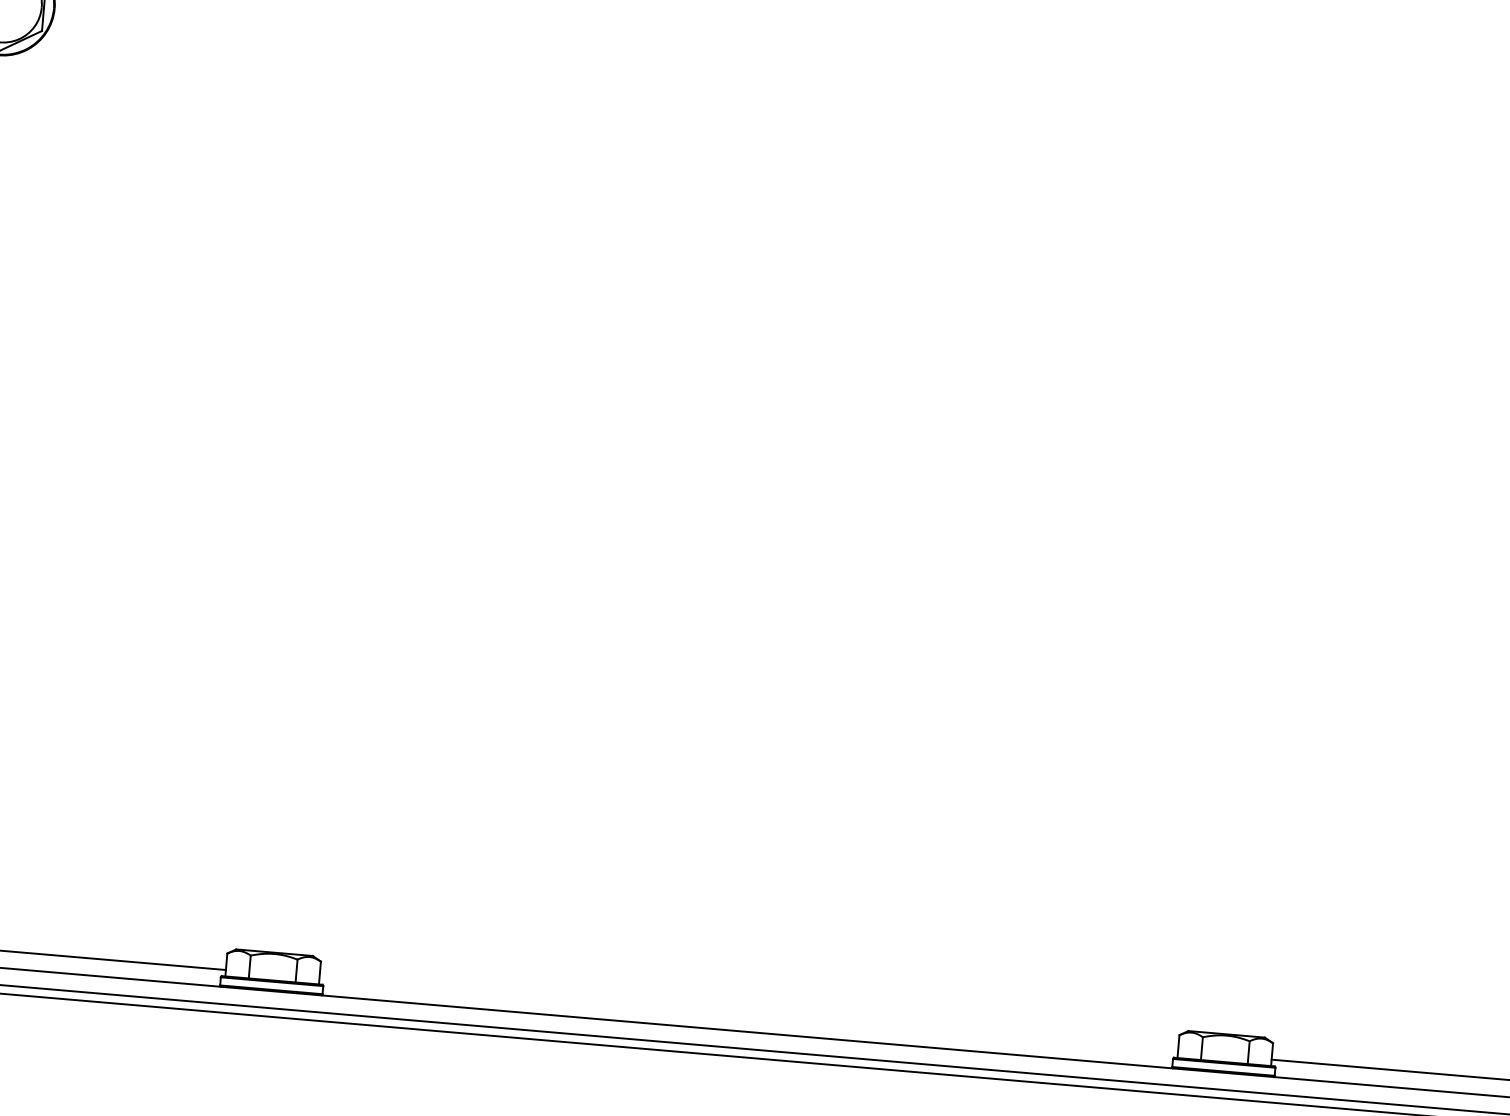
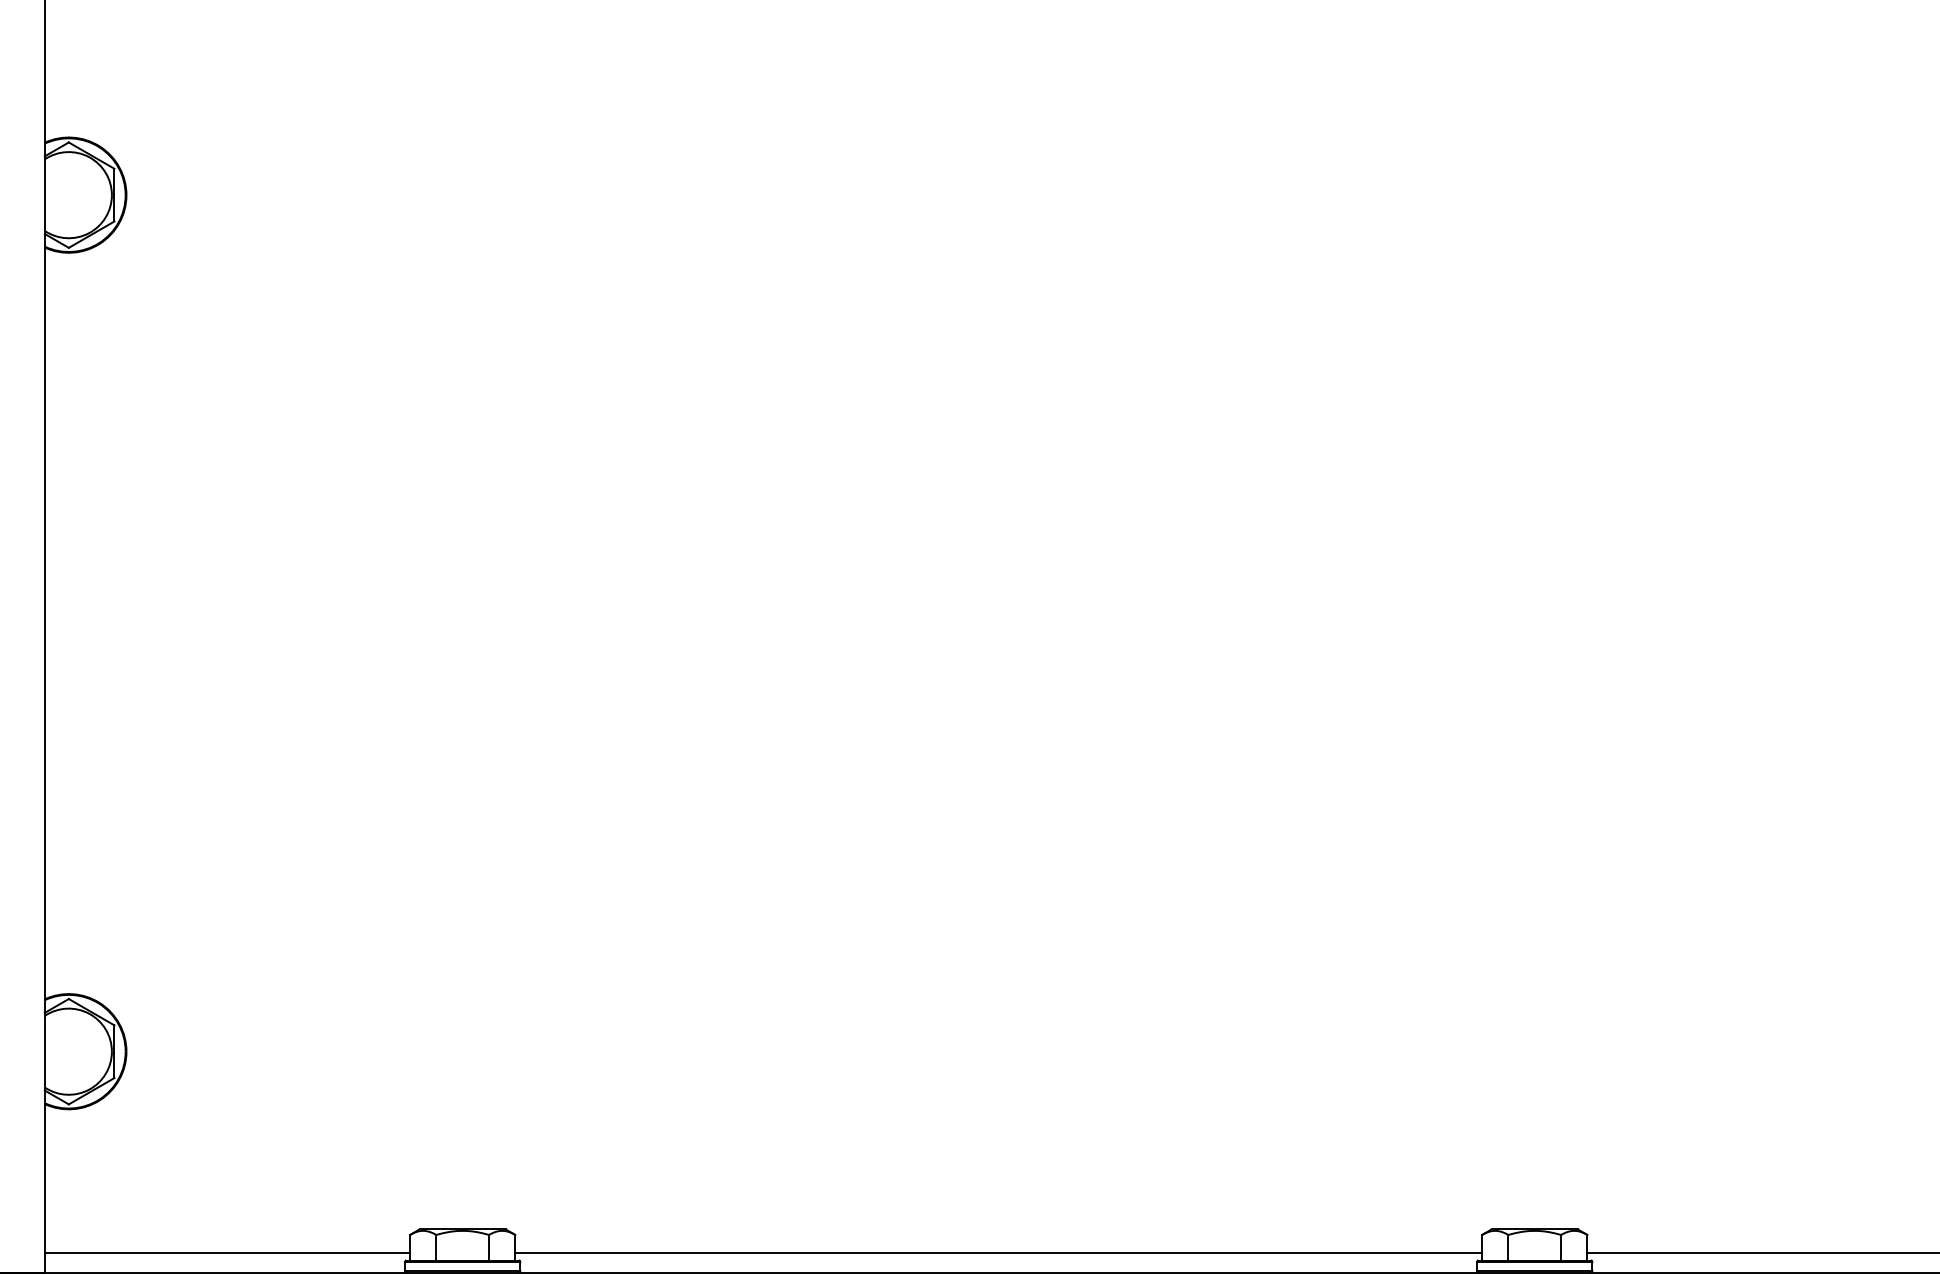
line: (748, 1014) -> (998, 1253), added

